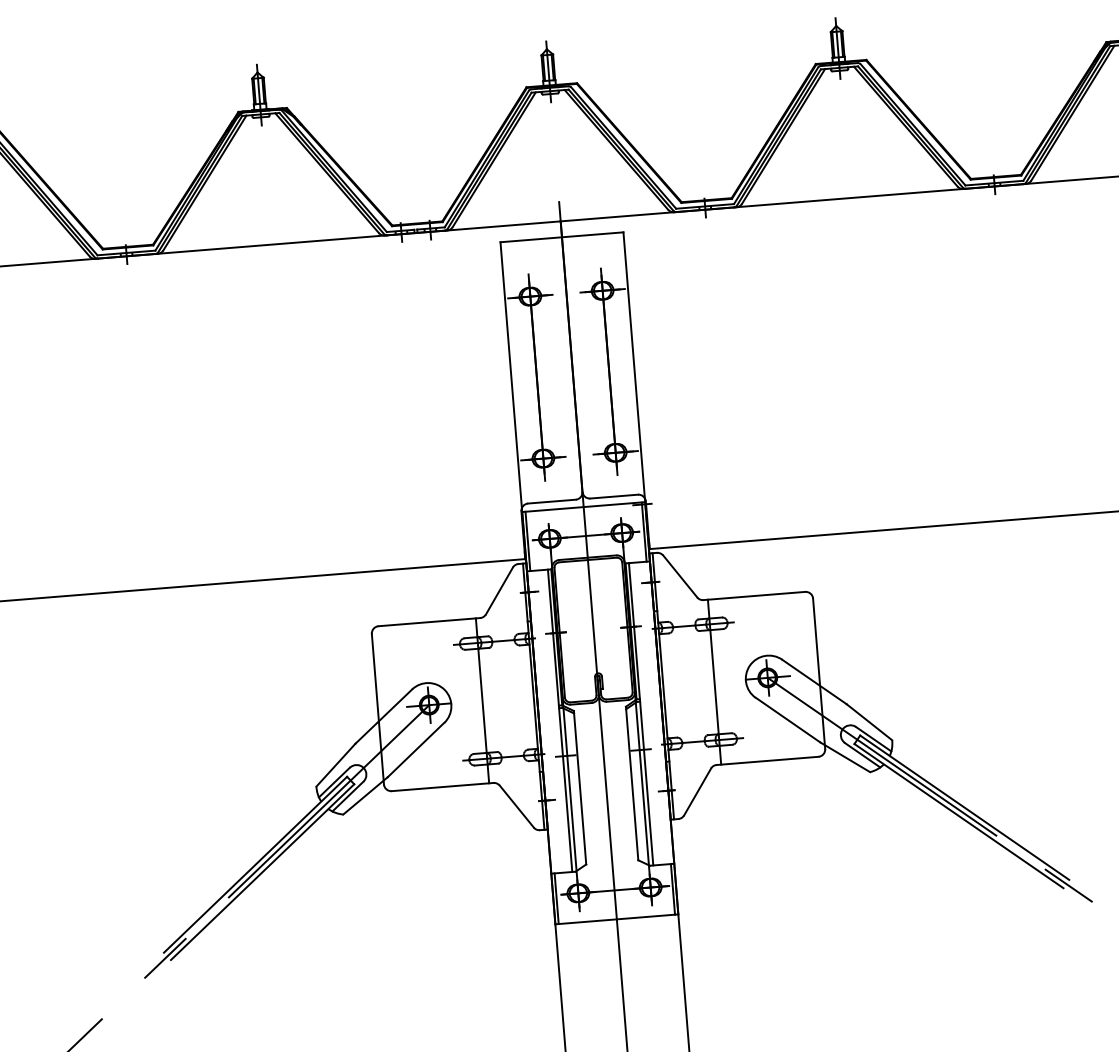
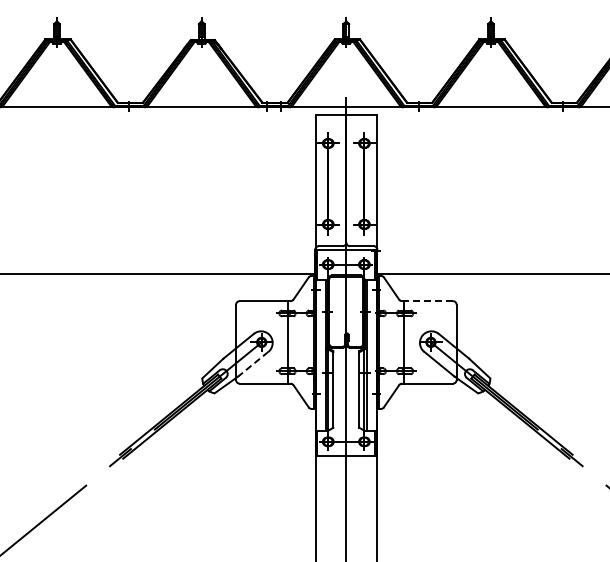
line: (754, 596) -> (427, 301), solid -> dashed
line: (416, 750) -> (253, 364), solid -> dashed

